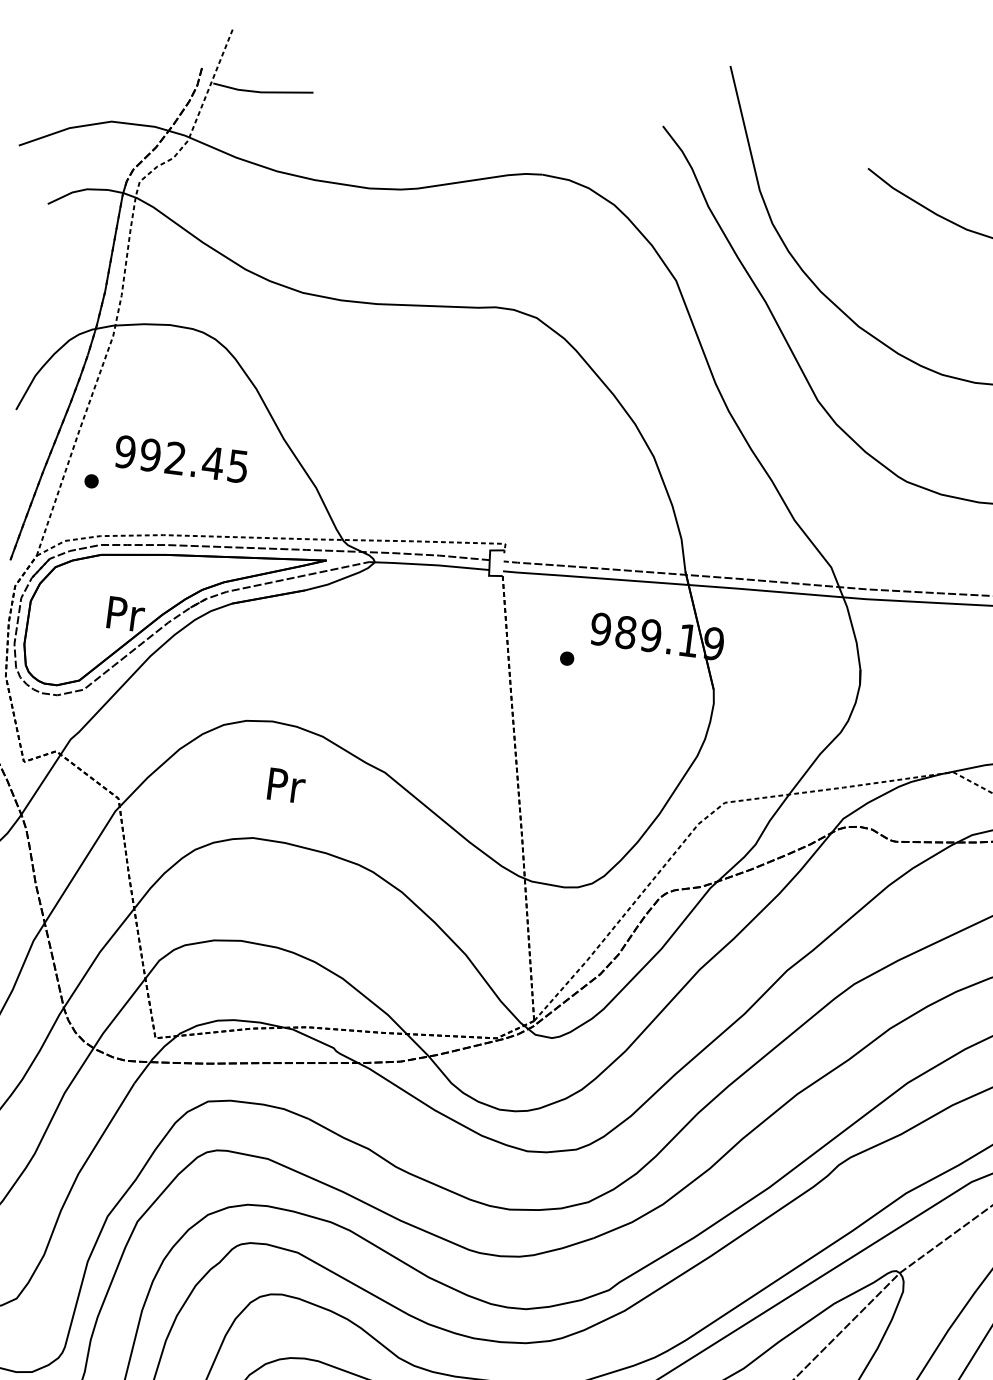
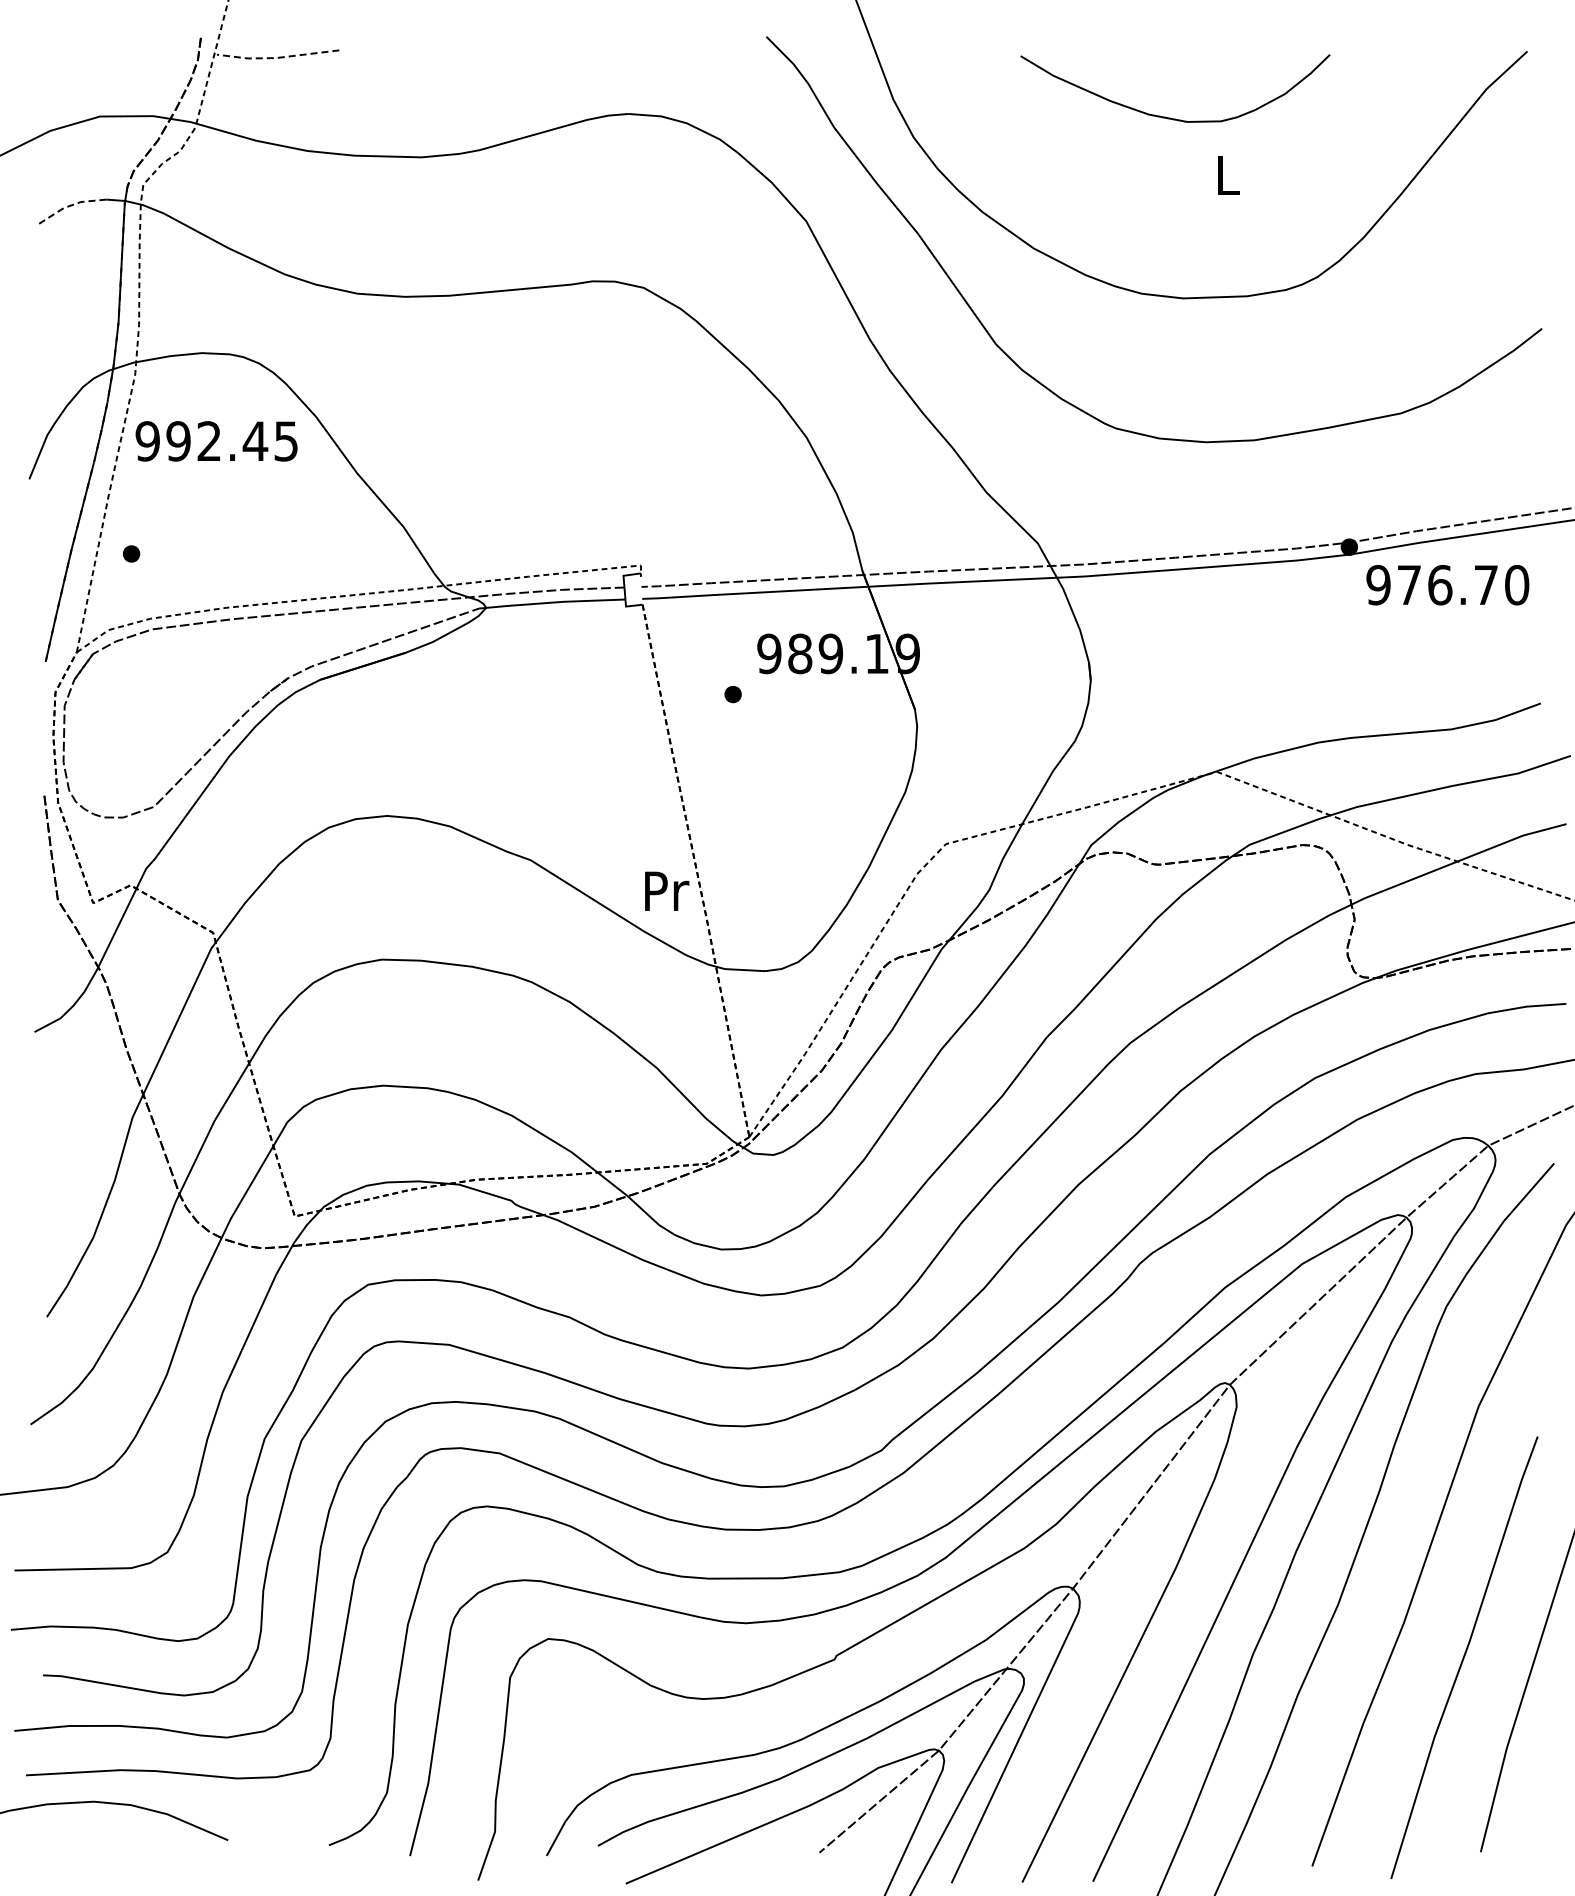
line: (261, 92) -> (276, 58), solid -> dashed
line: (76, 191) -> (68, 206), solid -> dashed
text: (181, 459) -> (216, 441), moved
part: (166, 613) -> (242, 701), removed
text: (287, 785) -> (667, 890), moved

